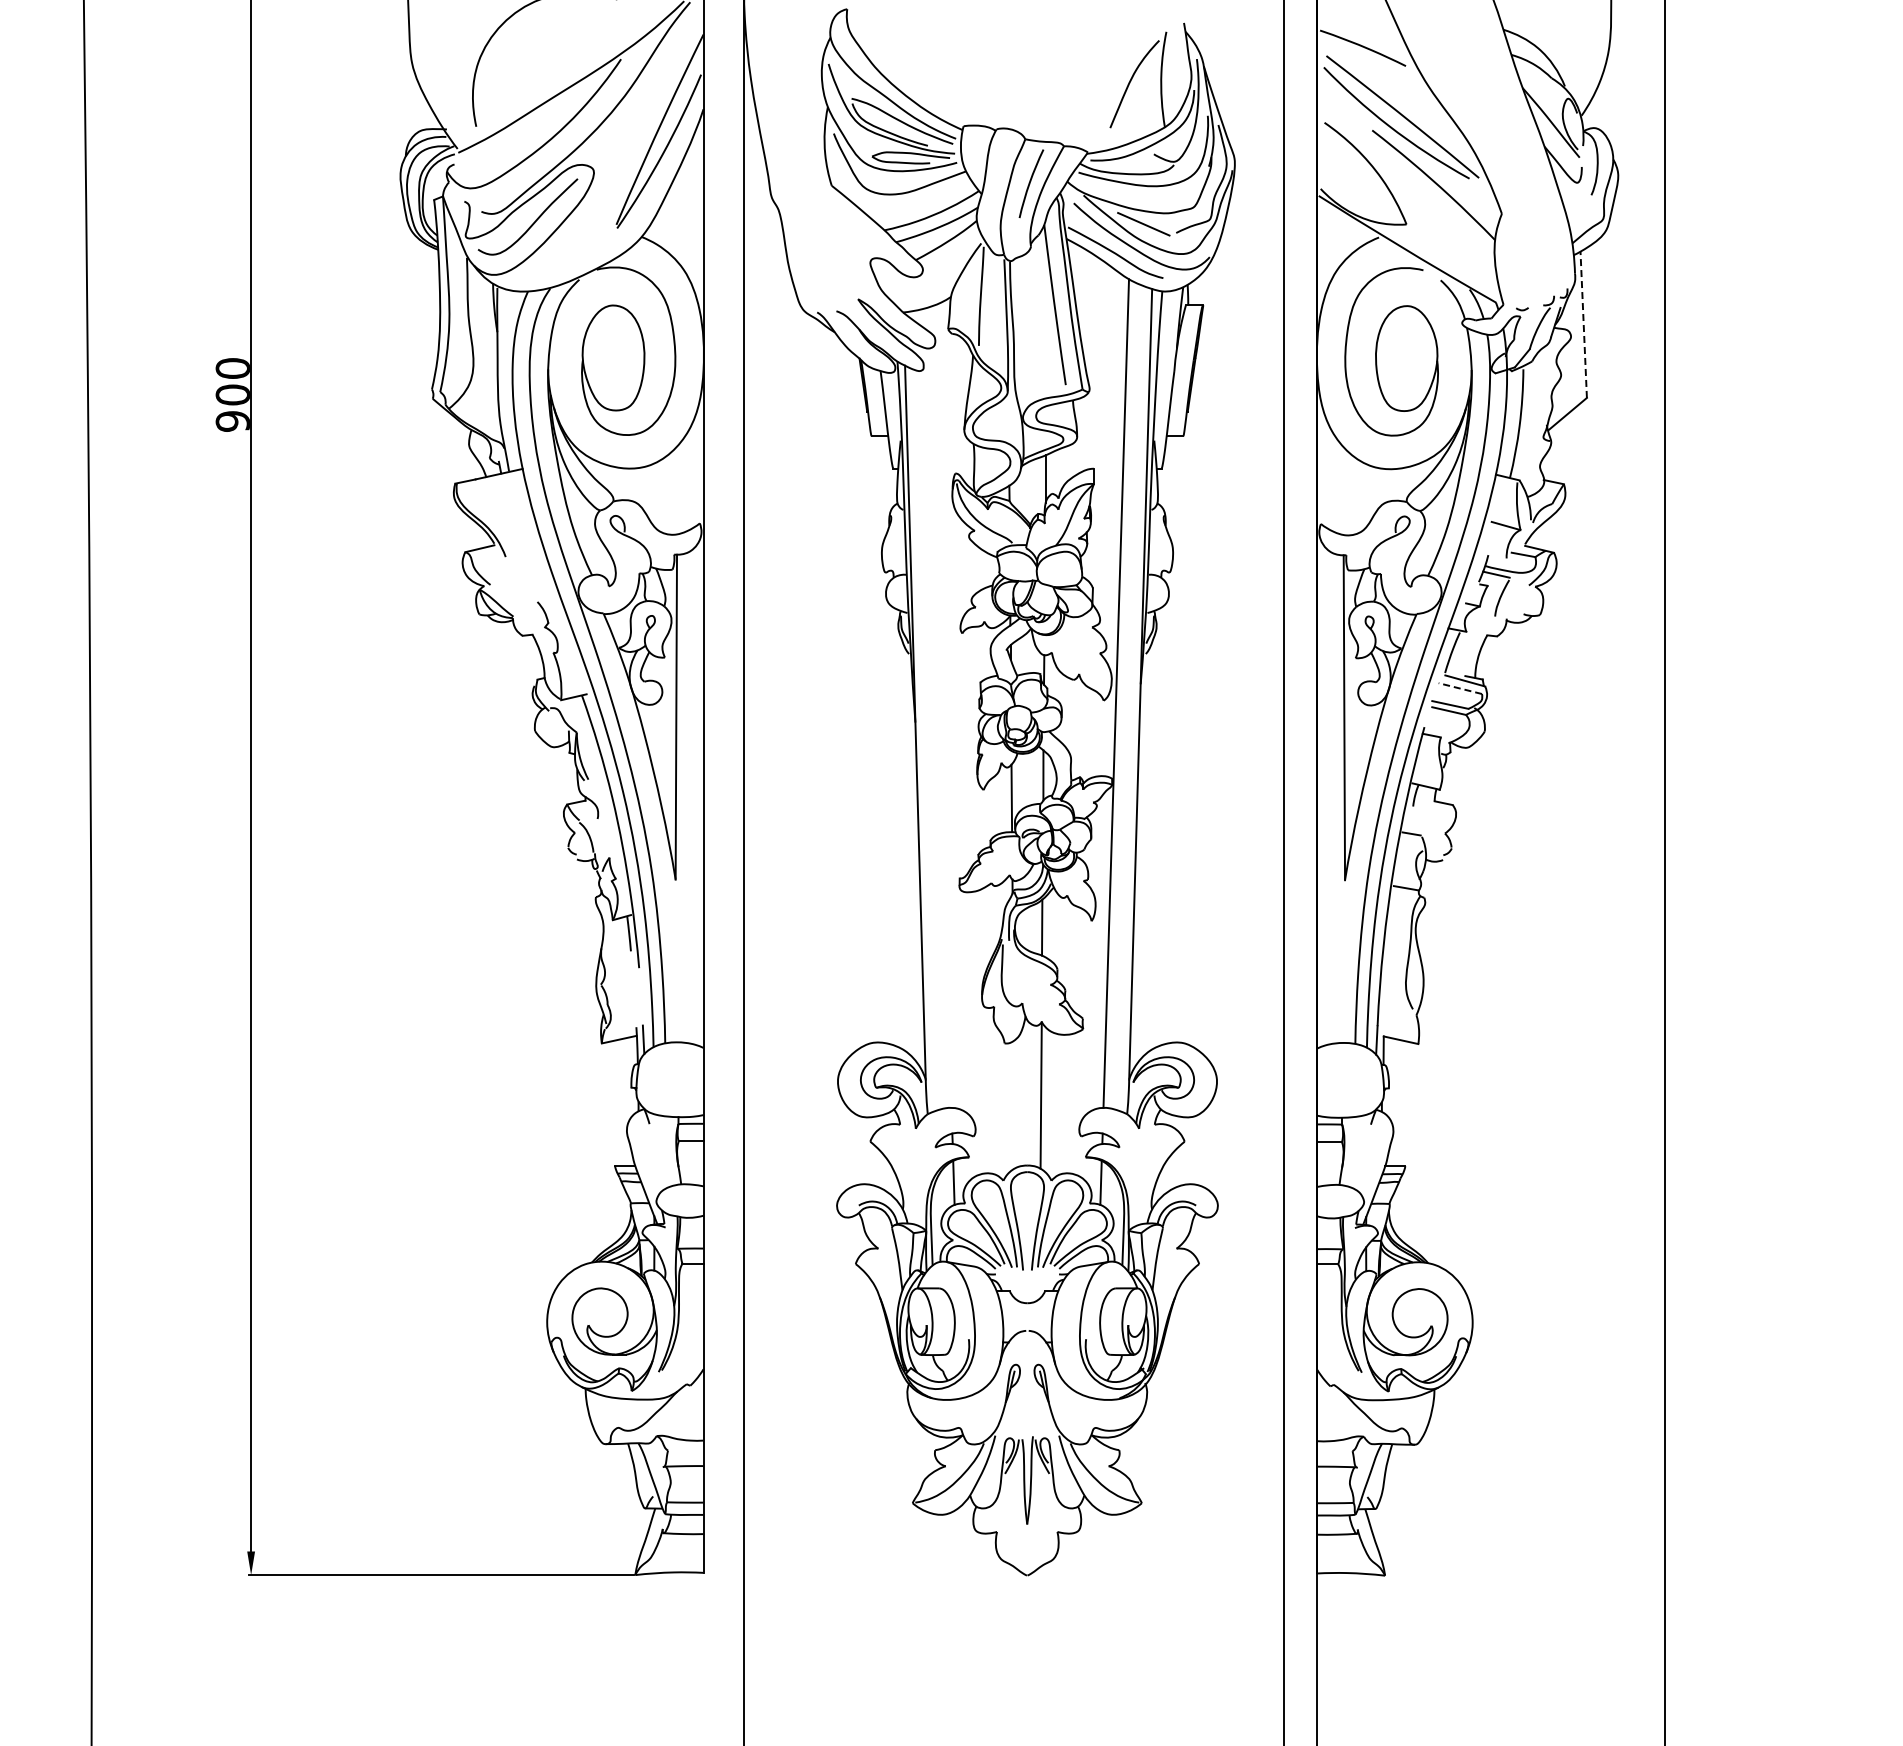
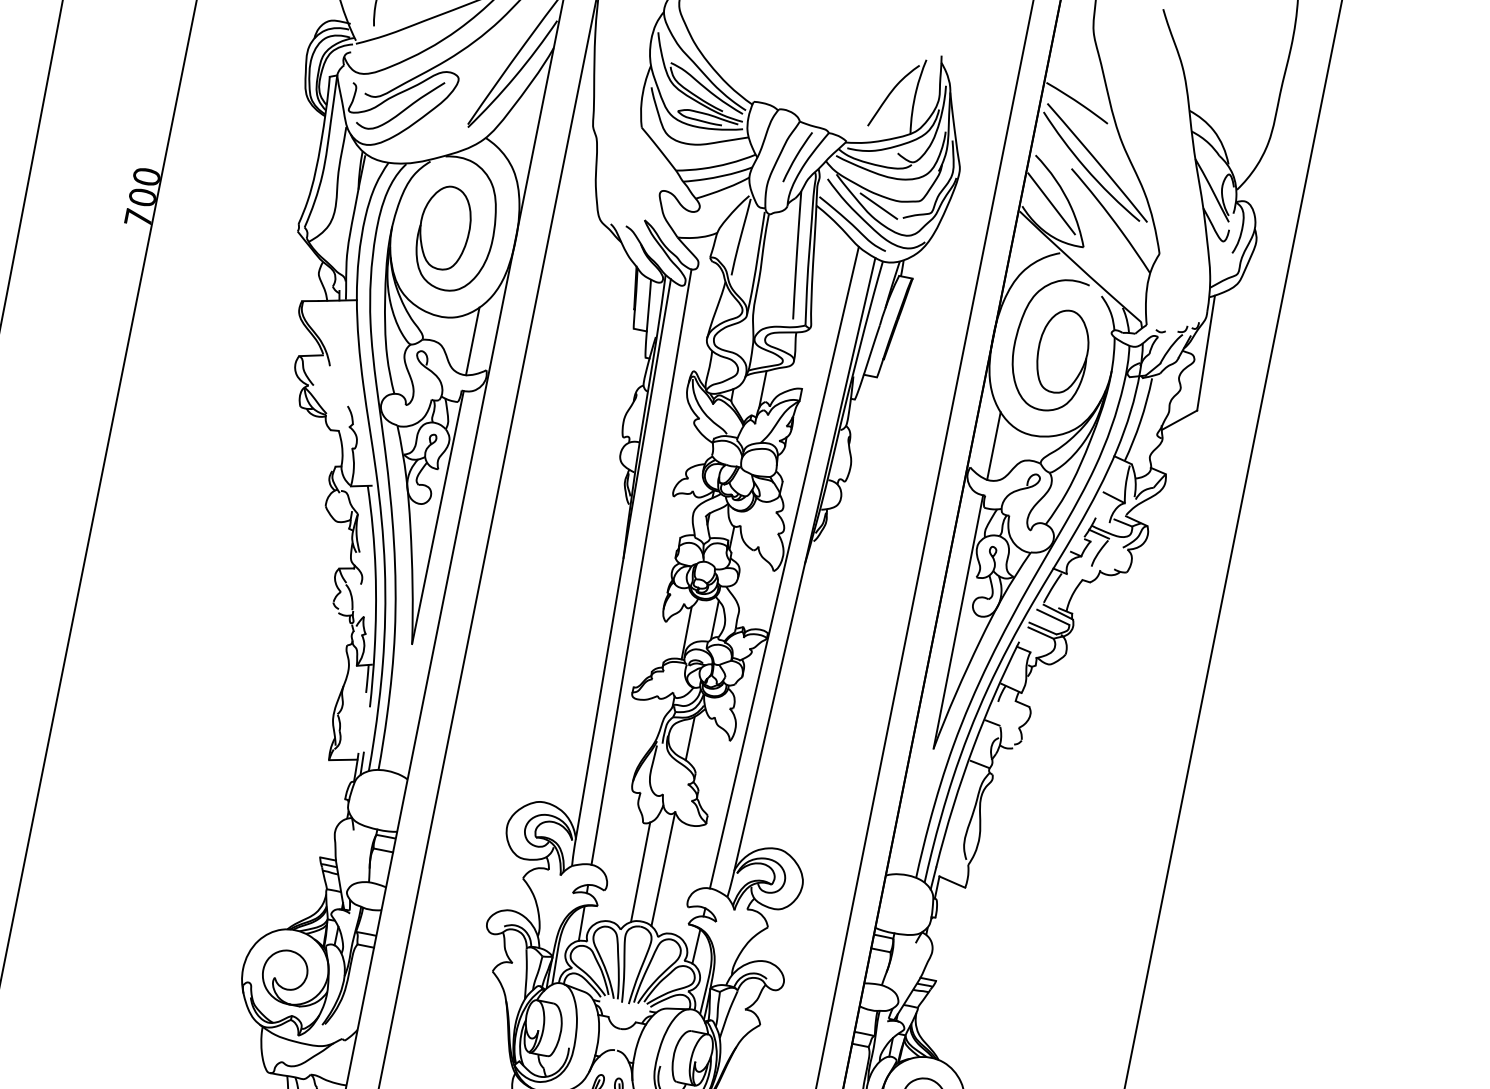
line: (1356, 178) -> (1051, 203), added
line: (1583, 324) -> (1205, 352), dashed -> solid
text: (232, 421) -> (138, 218), 900 -> 700
line: (675, 490) -> (472, 340), added
line: (1344, 491) -> (993, 445), added
line: (1459, 688) -> (1052, 617), dashed -> solid
line: (939, 727) -> (641, 566), added
line: (1013, 1104) -> (640, 871), added

